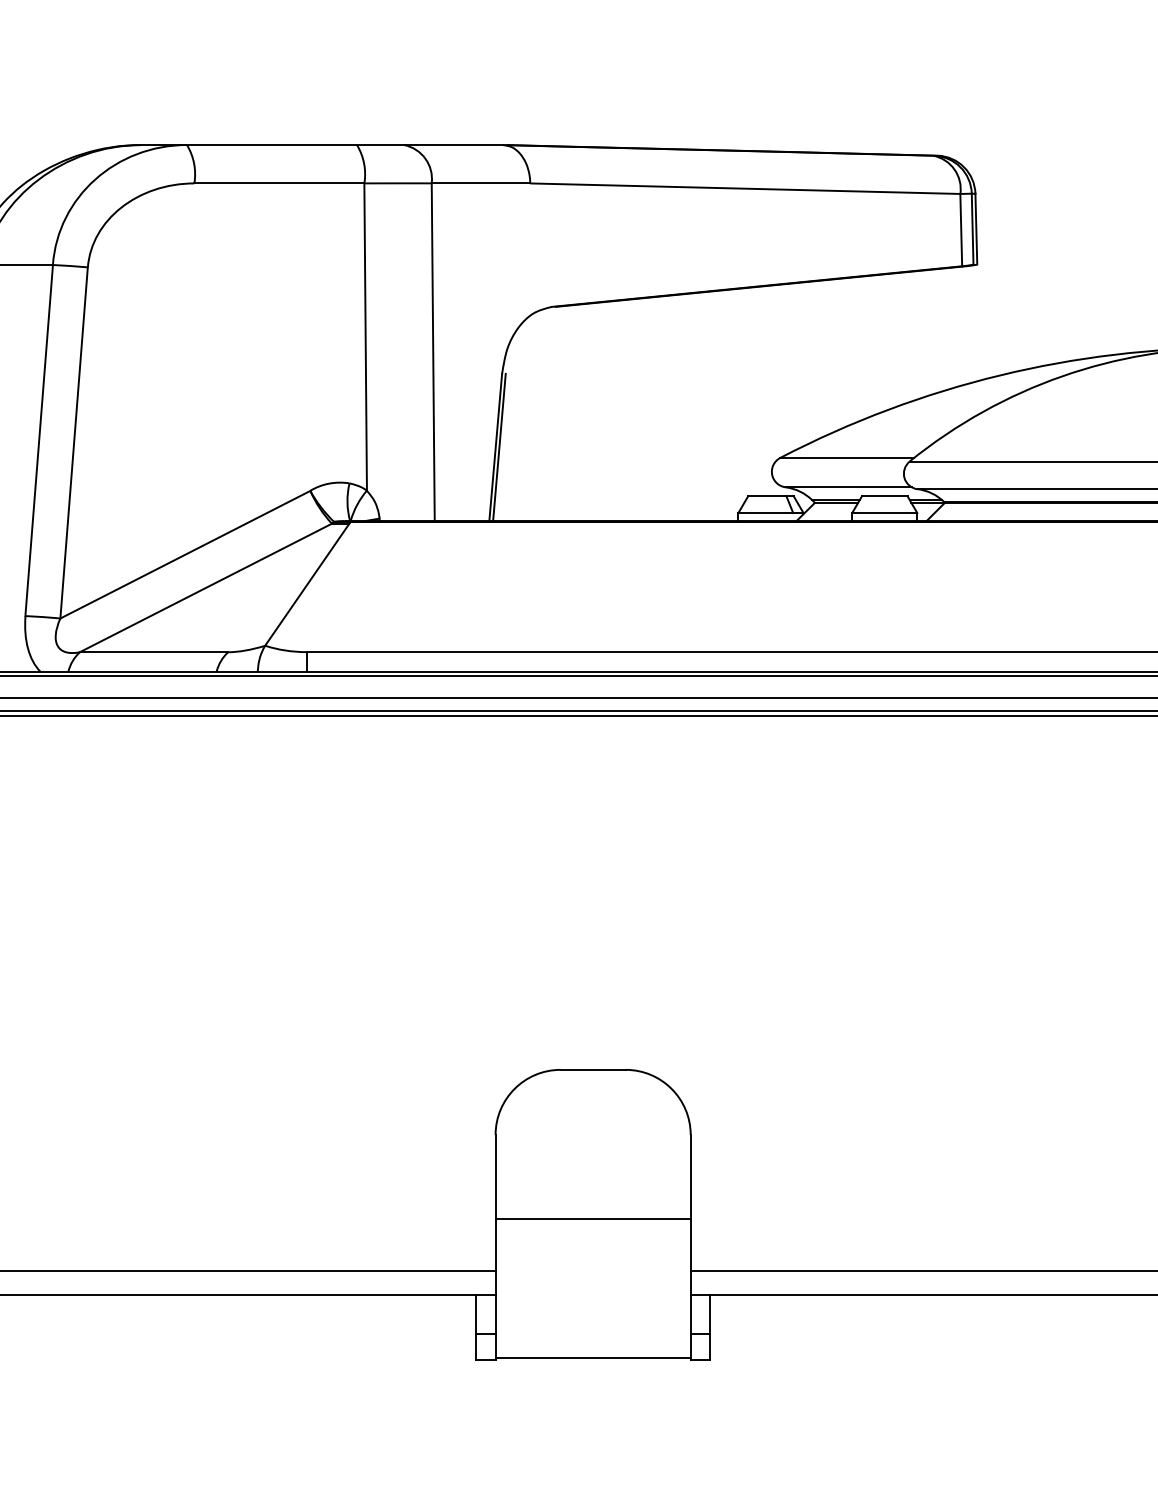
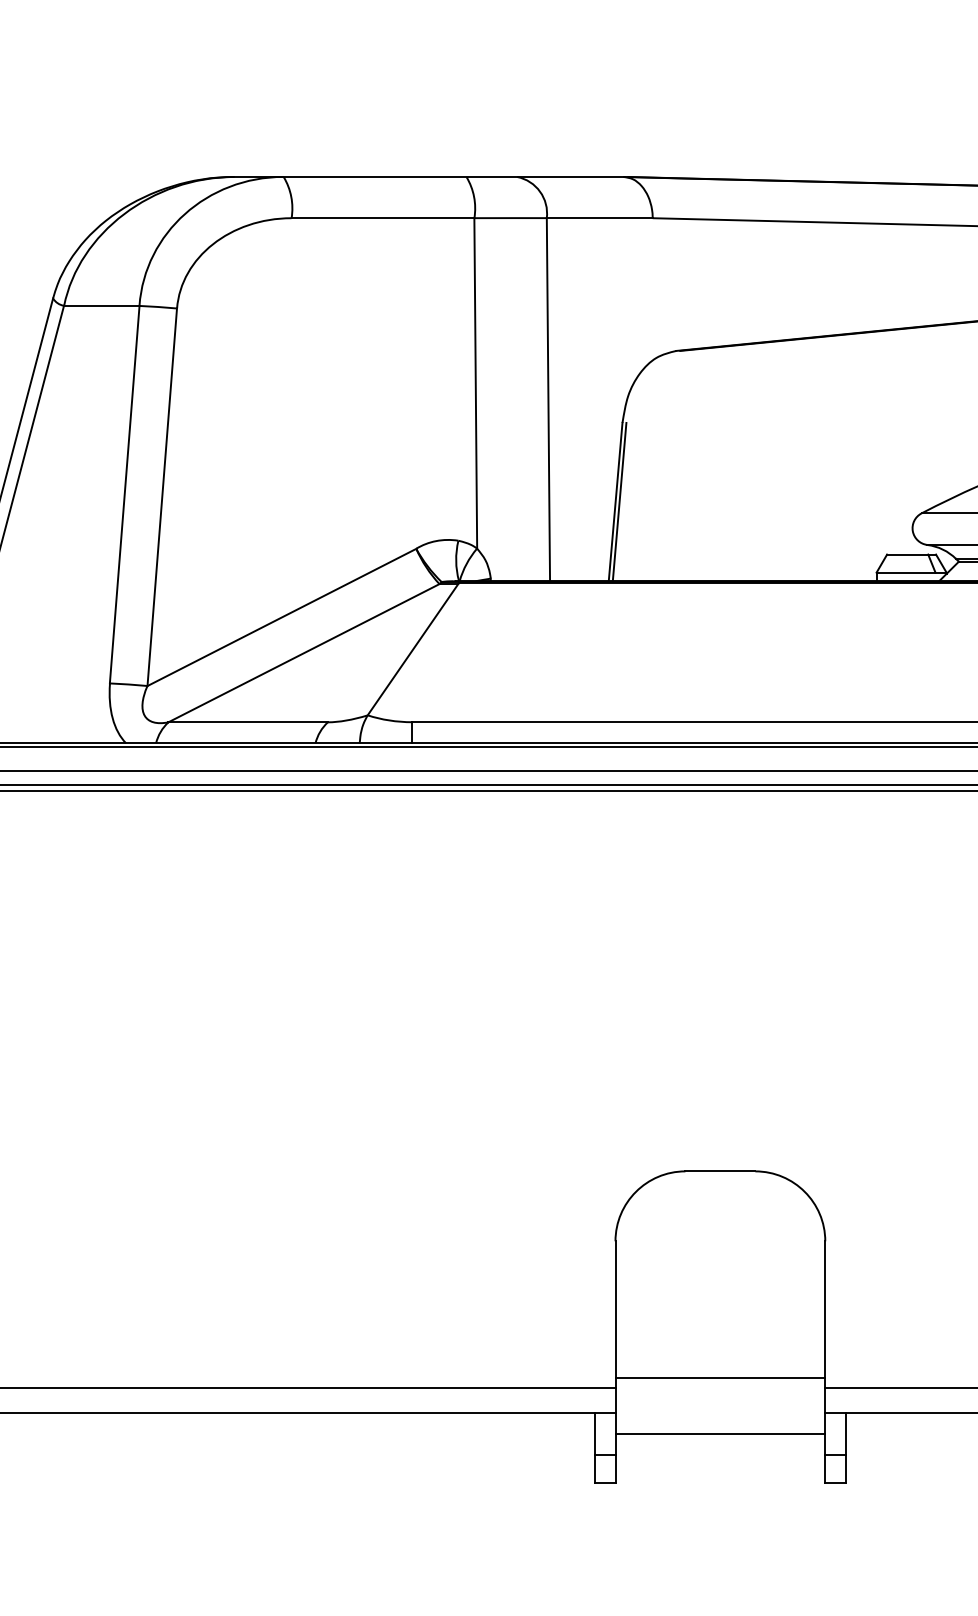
line: (592, 1219) -> (719, 1378), moved
line: (592, 1358) -> (719, 1434), moved

